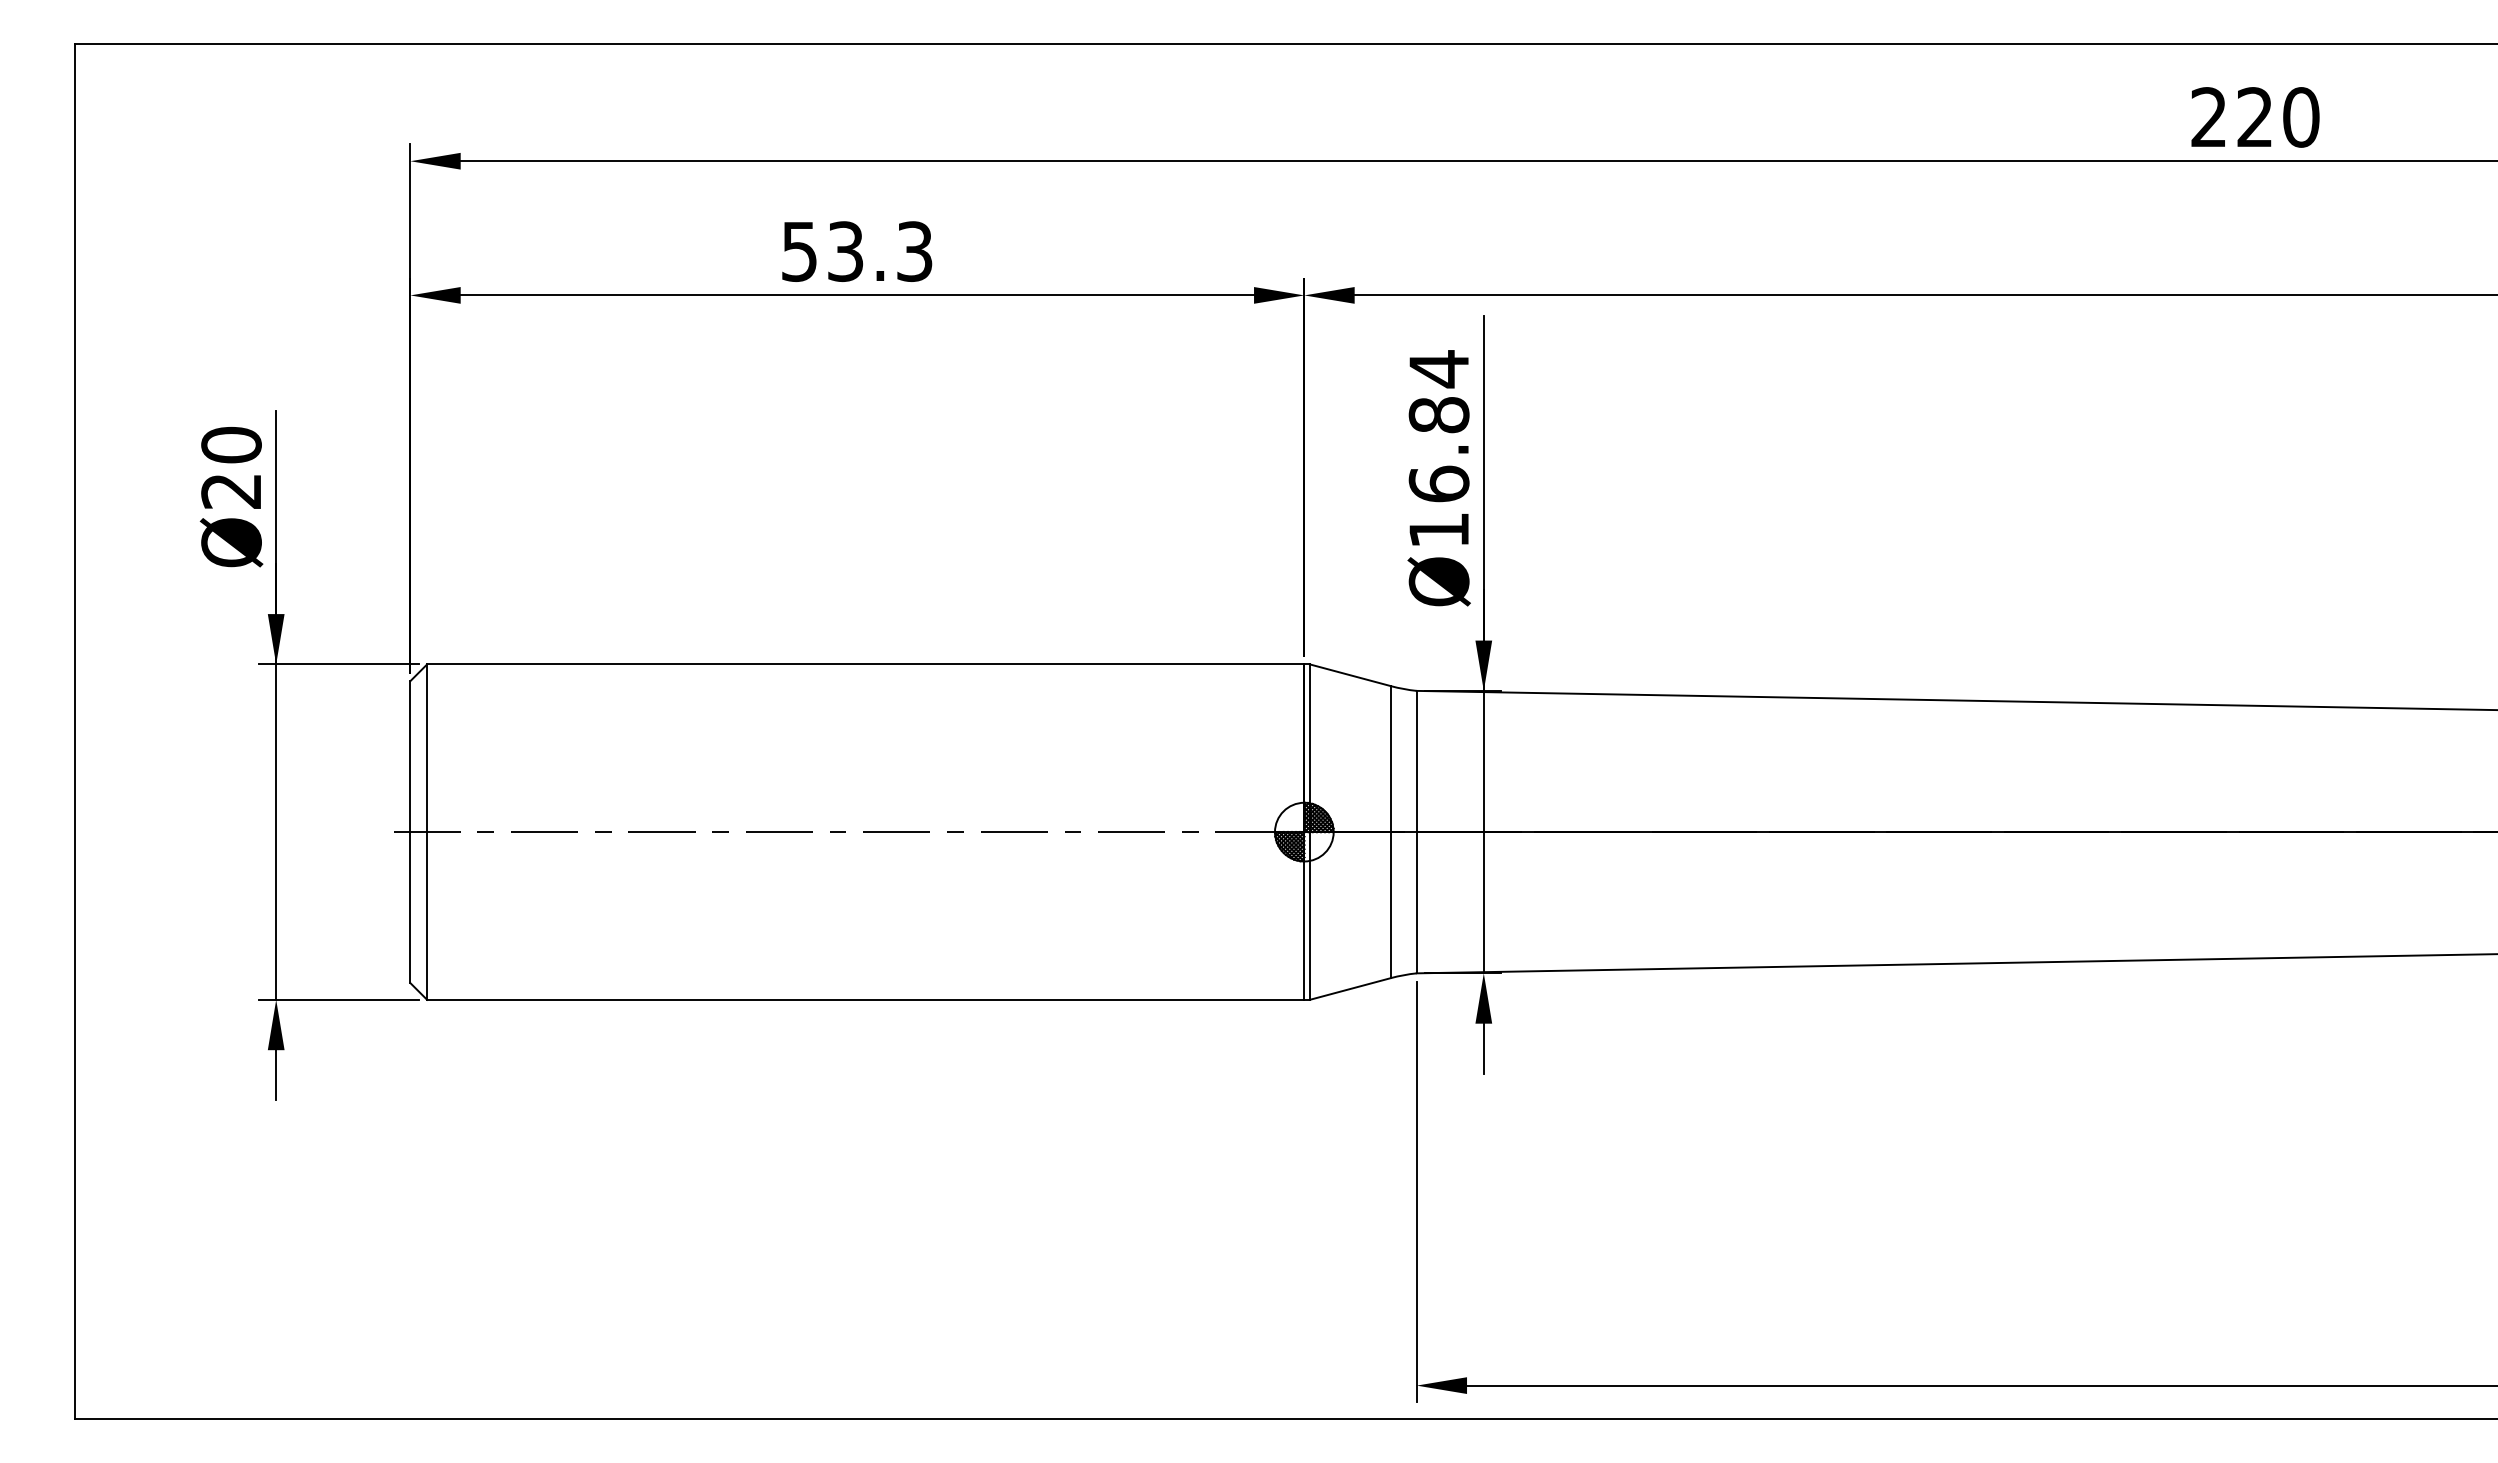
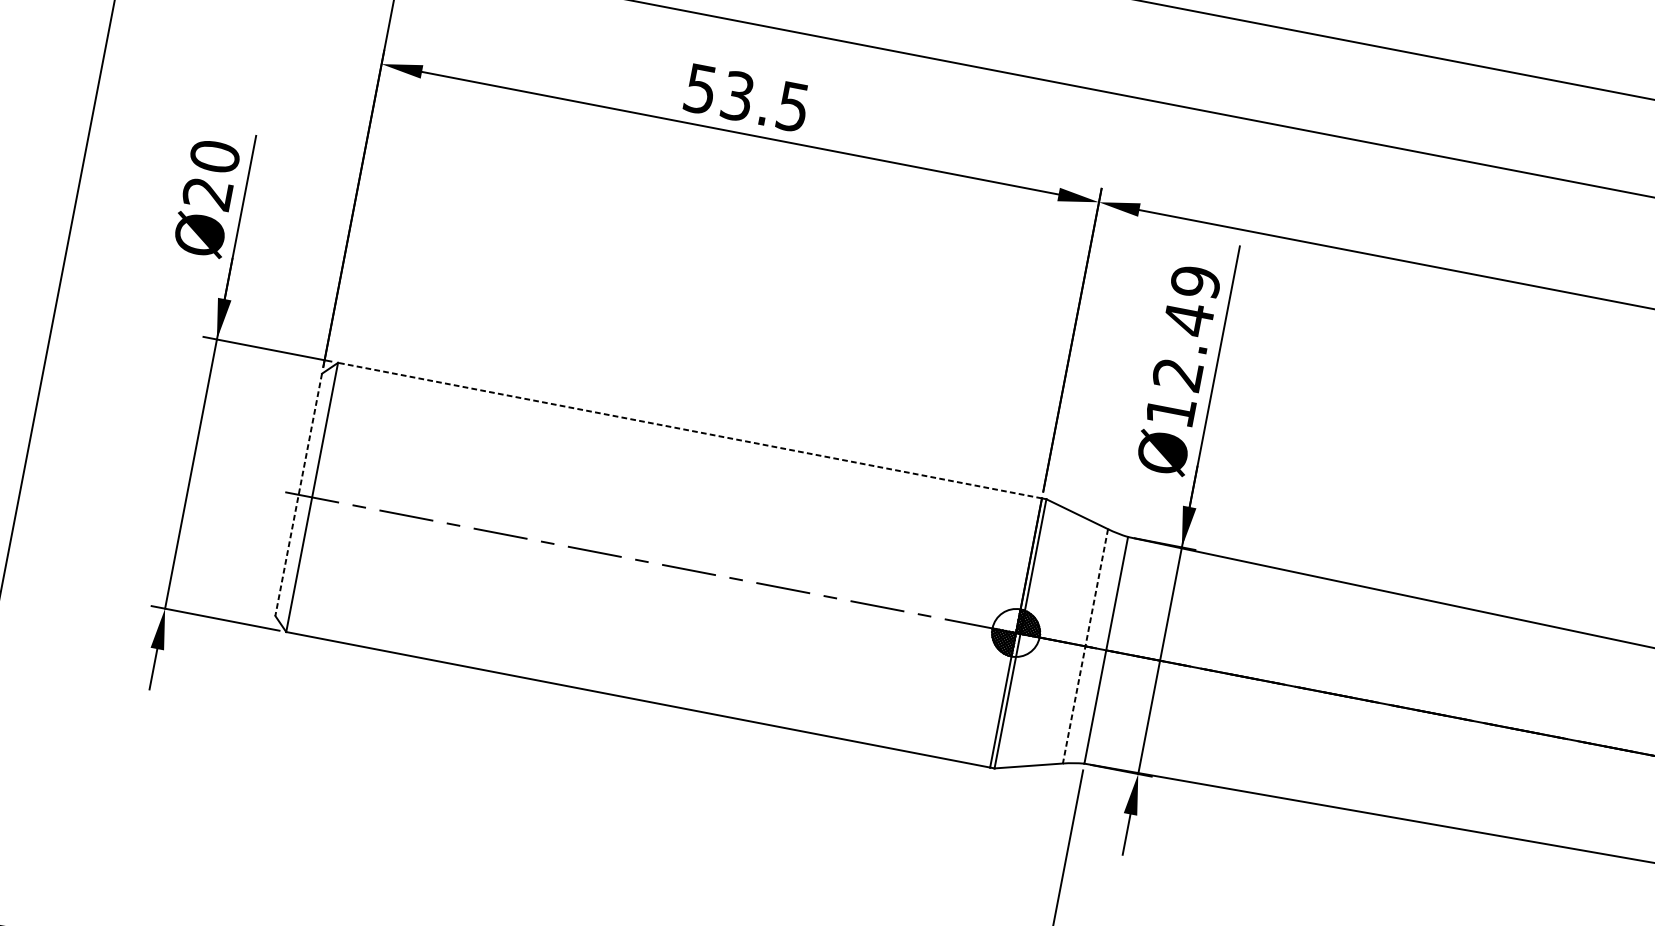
text: (914, 251) -> (792, 106), 53.3 -> 53.5
text: (1438, 426) -> (1186, 328), Ø16.84 -> Ø12.49
line: (865, 664) -> (689, 430), solid -> dashed
line: (410, 832) -> (298, 495), solid -> dashed
line: (1390, 832) -> (1085, 646), solid -> dashed

